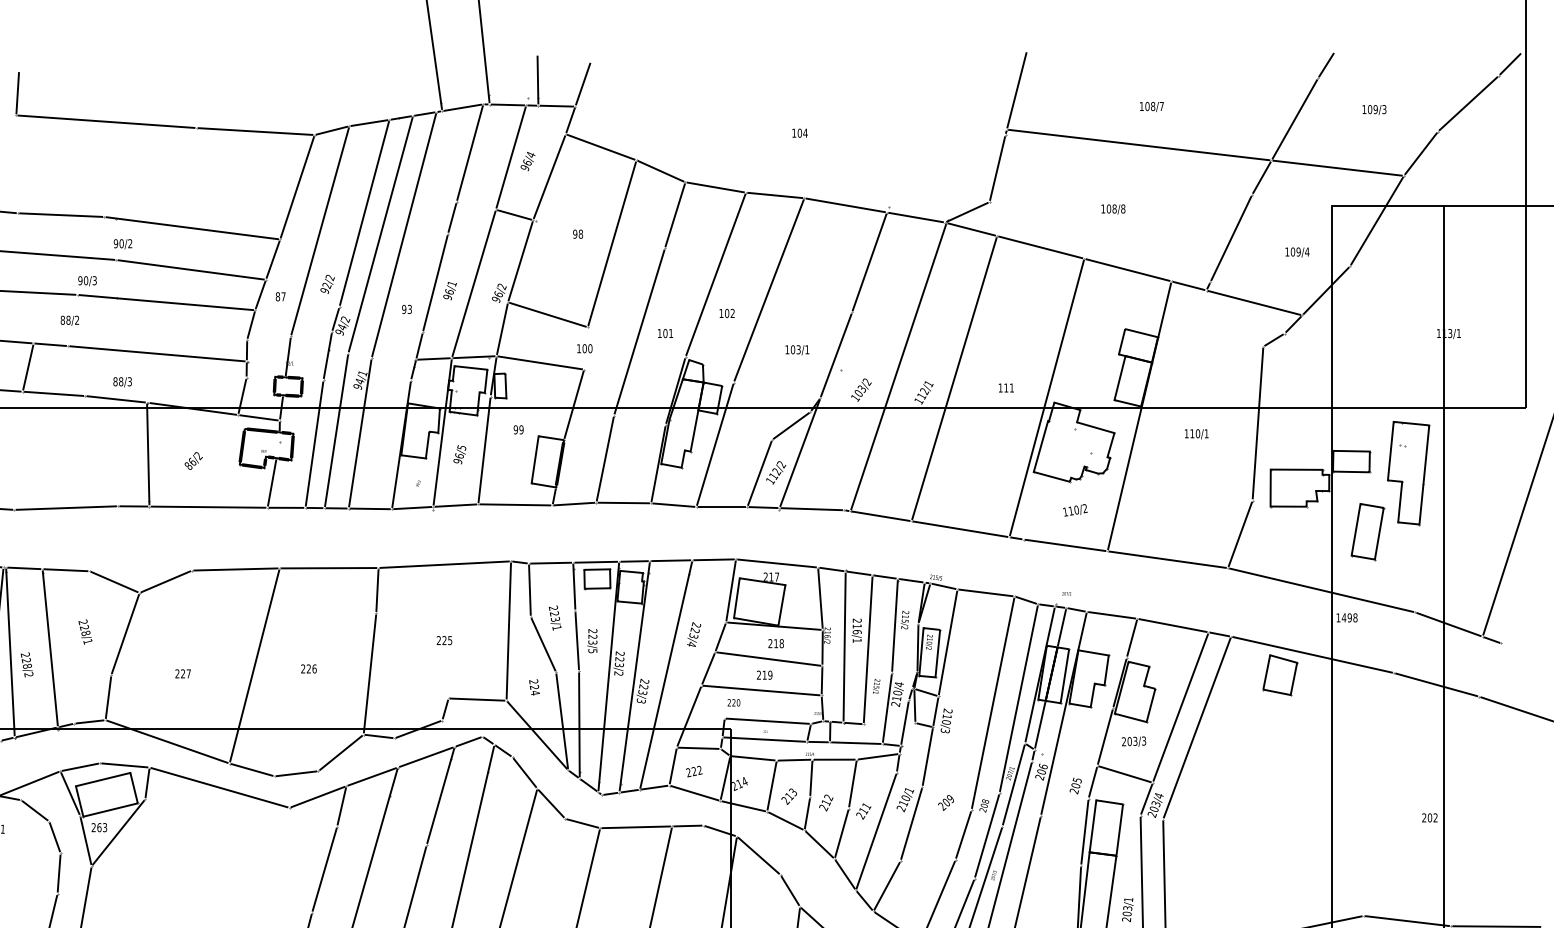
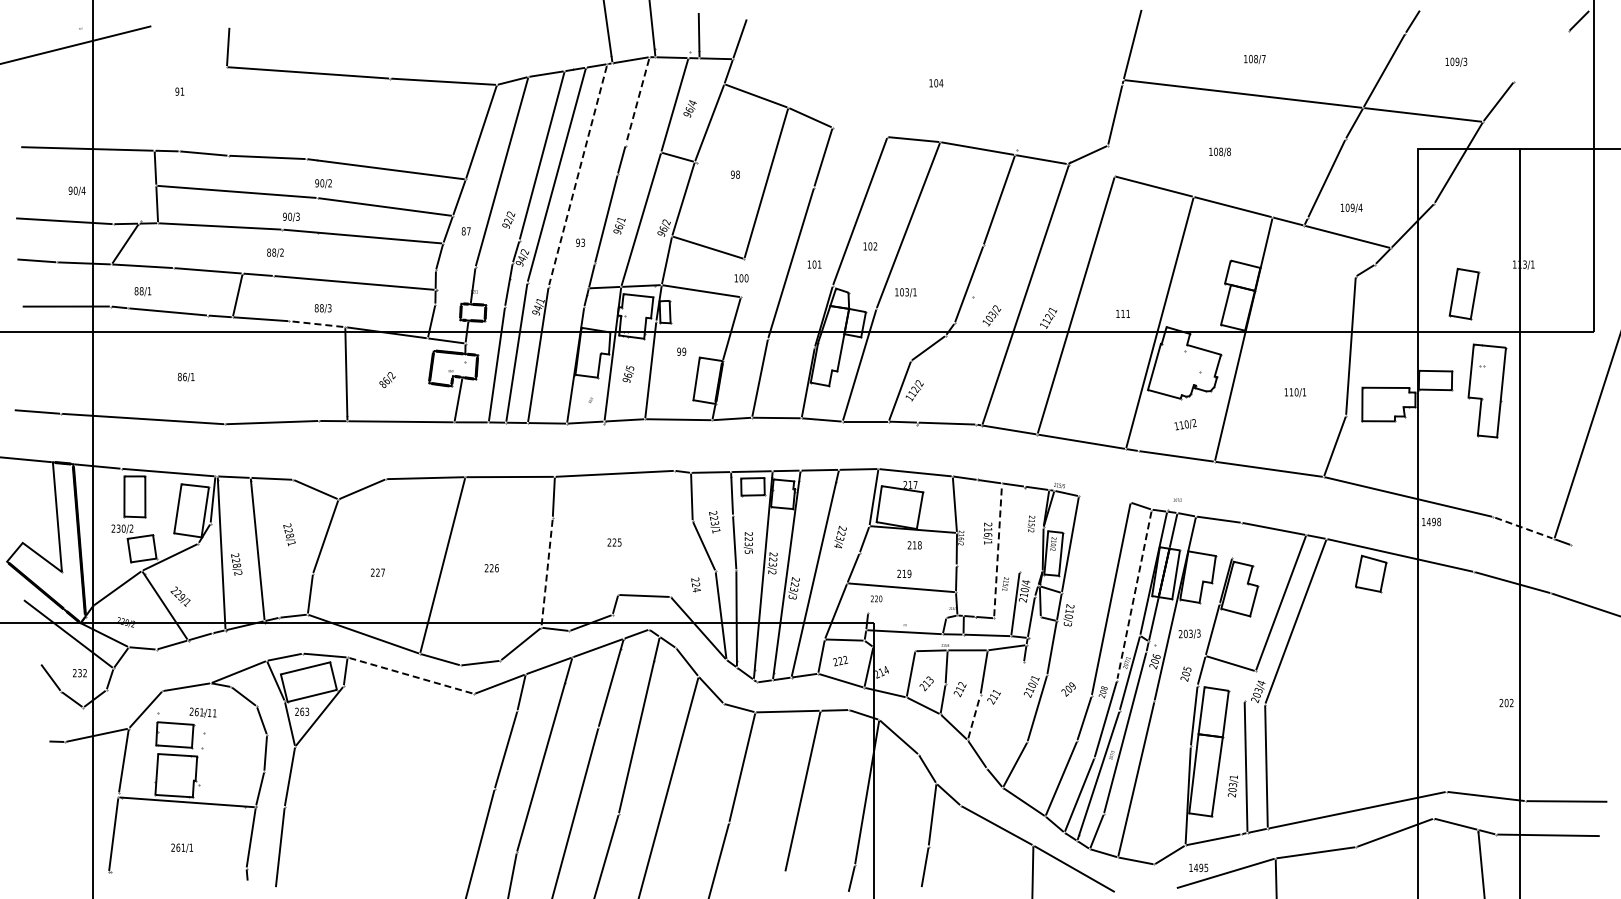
line: (1468, 103) -> (1541, 56), removed
line: (469, 153) -> (637, 101), solid -> dashed
line: (715, 187) -> (859, 132), removed
line: (971, 229) -> (1091, 170), removed
line: (403, 236) -> (577, 176), solid -> dashed
text: (1297, 251) -> (1351, 207), moved
text: (796, 349) -> (905, 292), moved
line: (115, 399) -> (316, 324), solid -> dashed
text: (1196, 433) -> (1295, 392), moved
line: (800, 452) -> (936, 372), removed
part: (1367, 531) -> (1464, 293), moved
line: (985, 593) -> (1104, 499), removed
line: (894, 625) -> (1021, 528), removed
line: (1449, 625) -> (1524, 528), solid -> dashed
line: (508, 630) -> (672, 533), removed
line: (1131, 638) -> (1236, 540), removed
line: (844, 647) -> (976, 548), removed
line: (868, 649) -> (998, 550), solid -> dashed
line: (768, 659) -> (907, 559), removed
line: (370, 674) -> (547, 573), solid -> dashed
line: (1018, 699) -> (1134, 595), solid -> dashed
line: (768, 721) -> (907, 615), removed
text: (1133, 741) -> (1189, 633), moved
line: (753, 758) -> (894, 649), removed
line: (219, 787) -> (410, 675), solid -> dashed
line: (1147, 799) -> (1250, 686), removed
line: (876, 831) -> (1005, 715), removed
line: (842, 833) -> (974, 717), solid -> dashed

